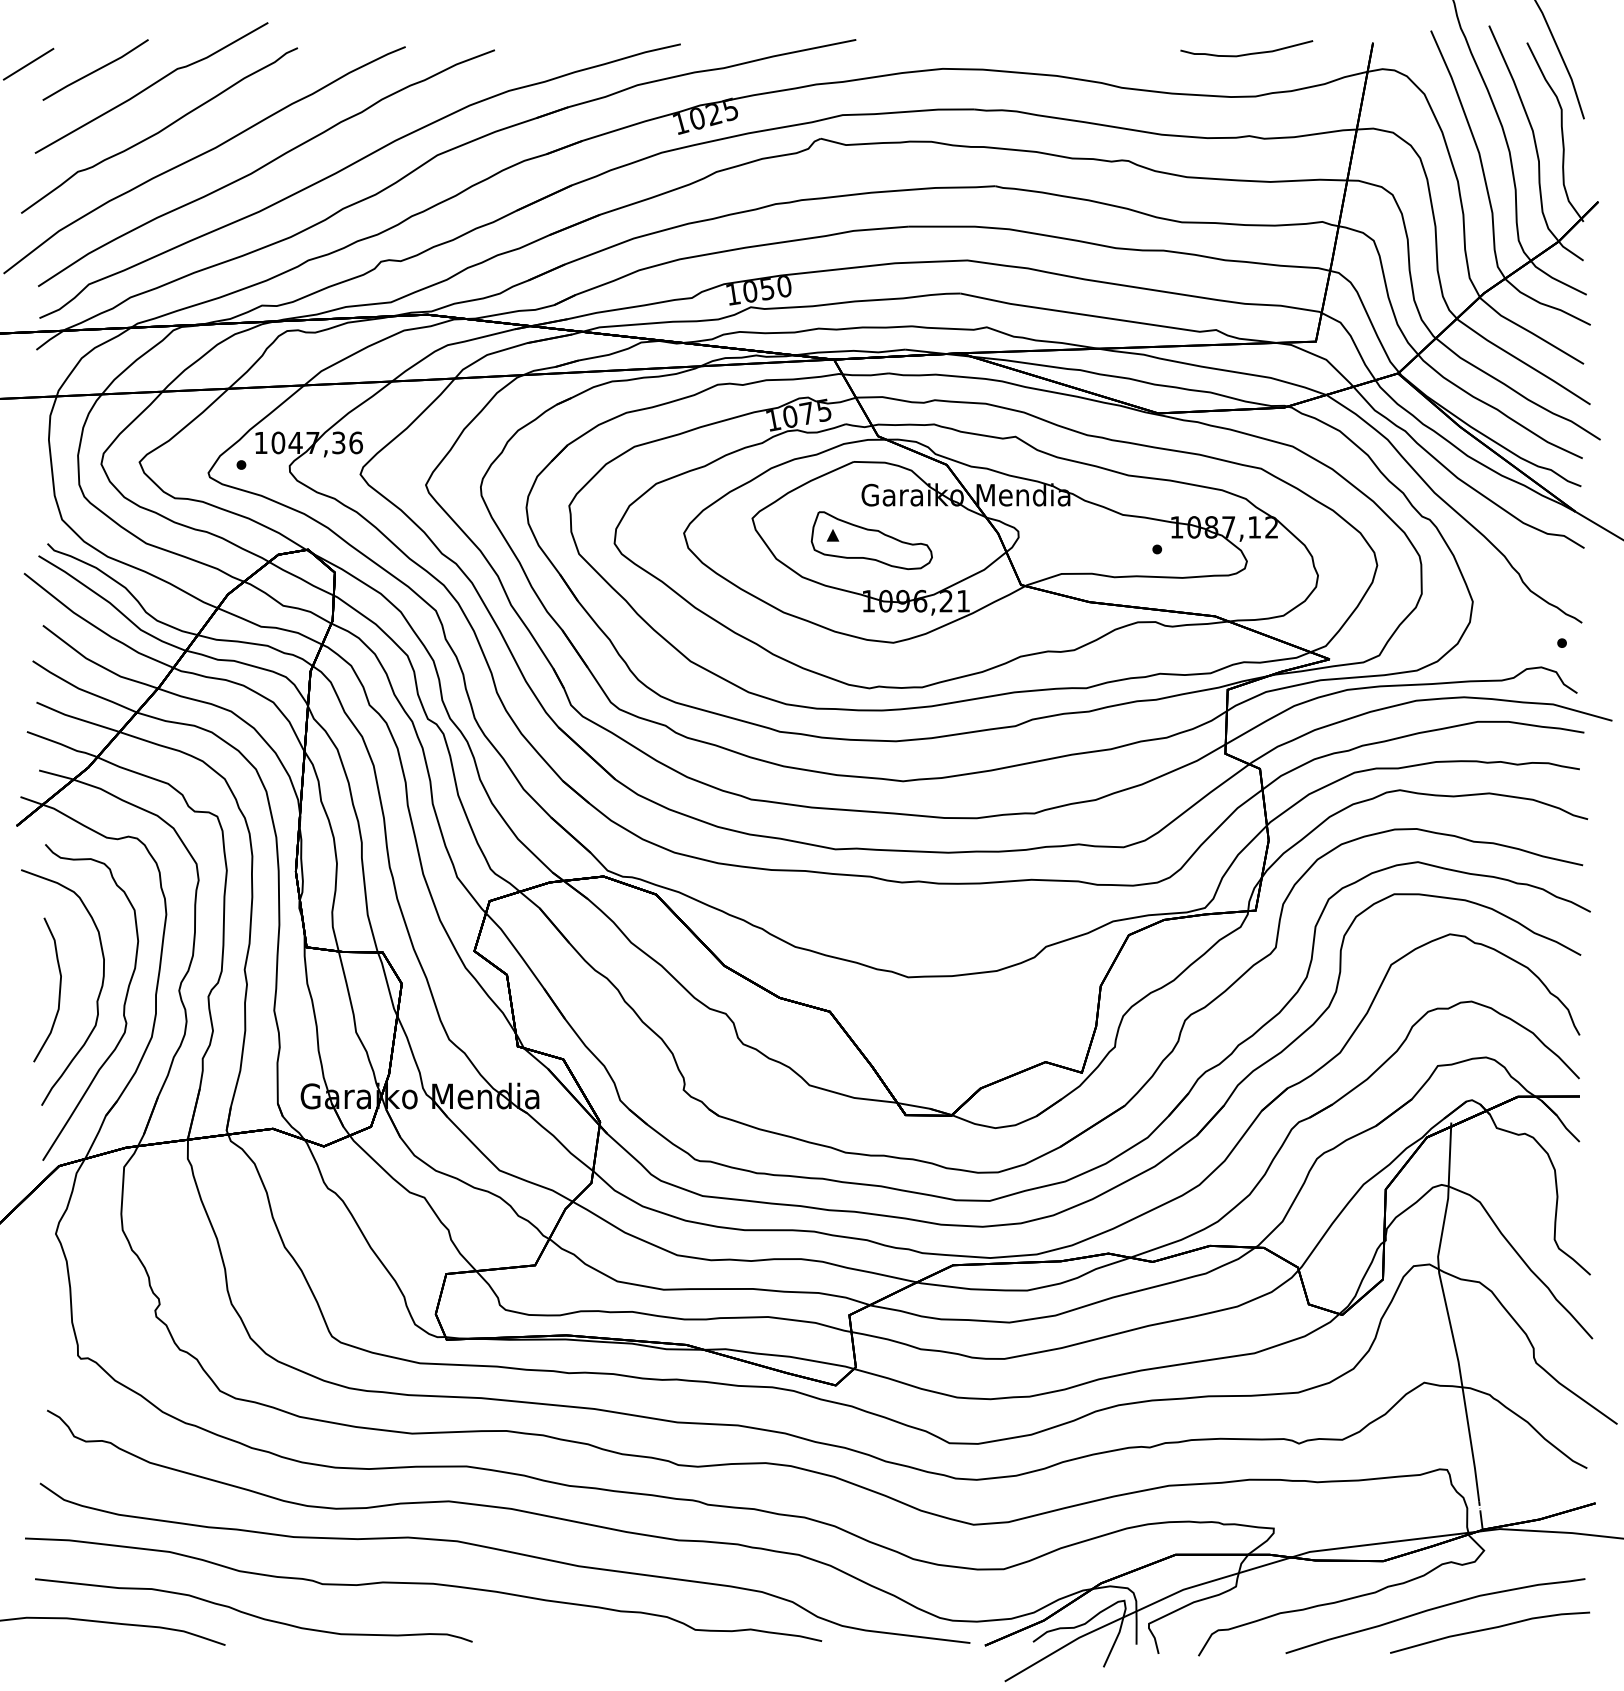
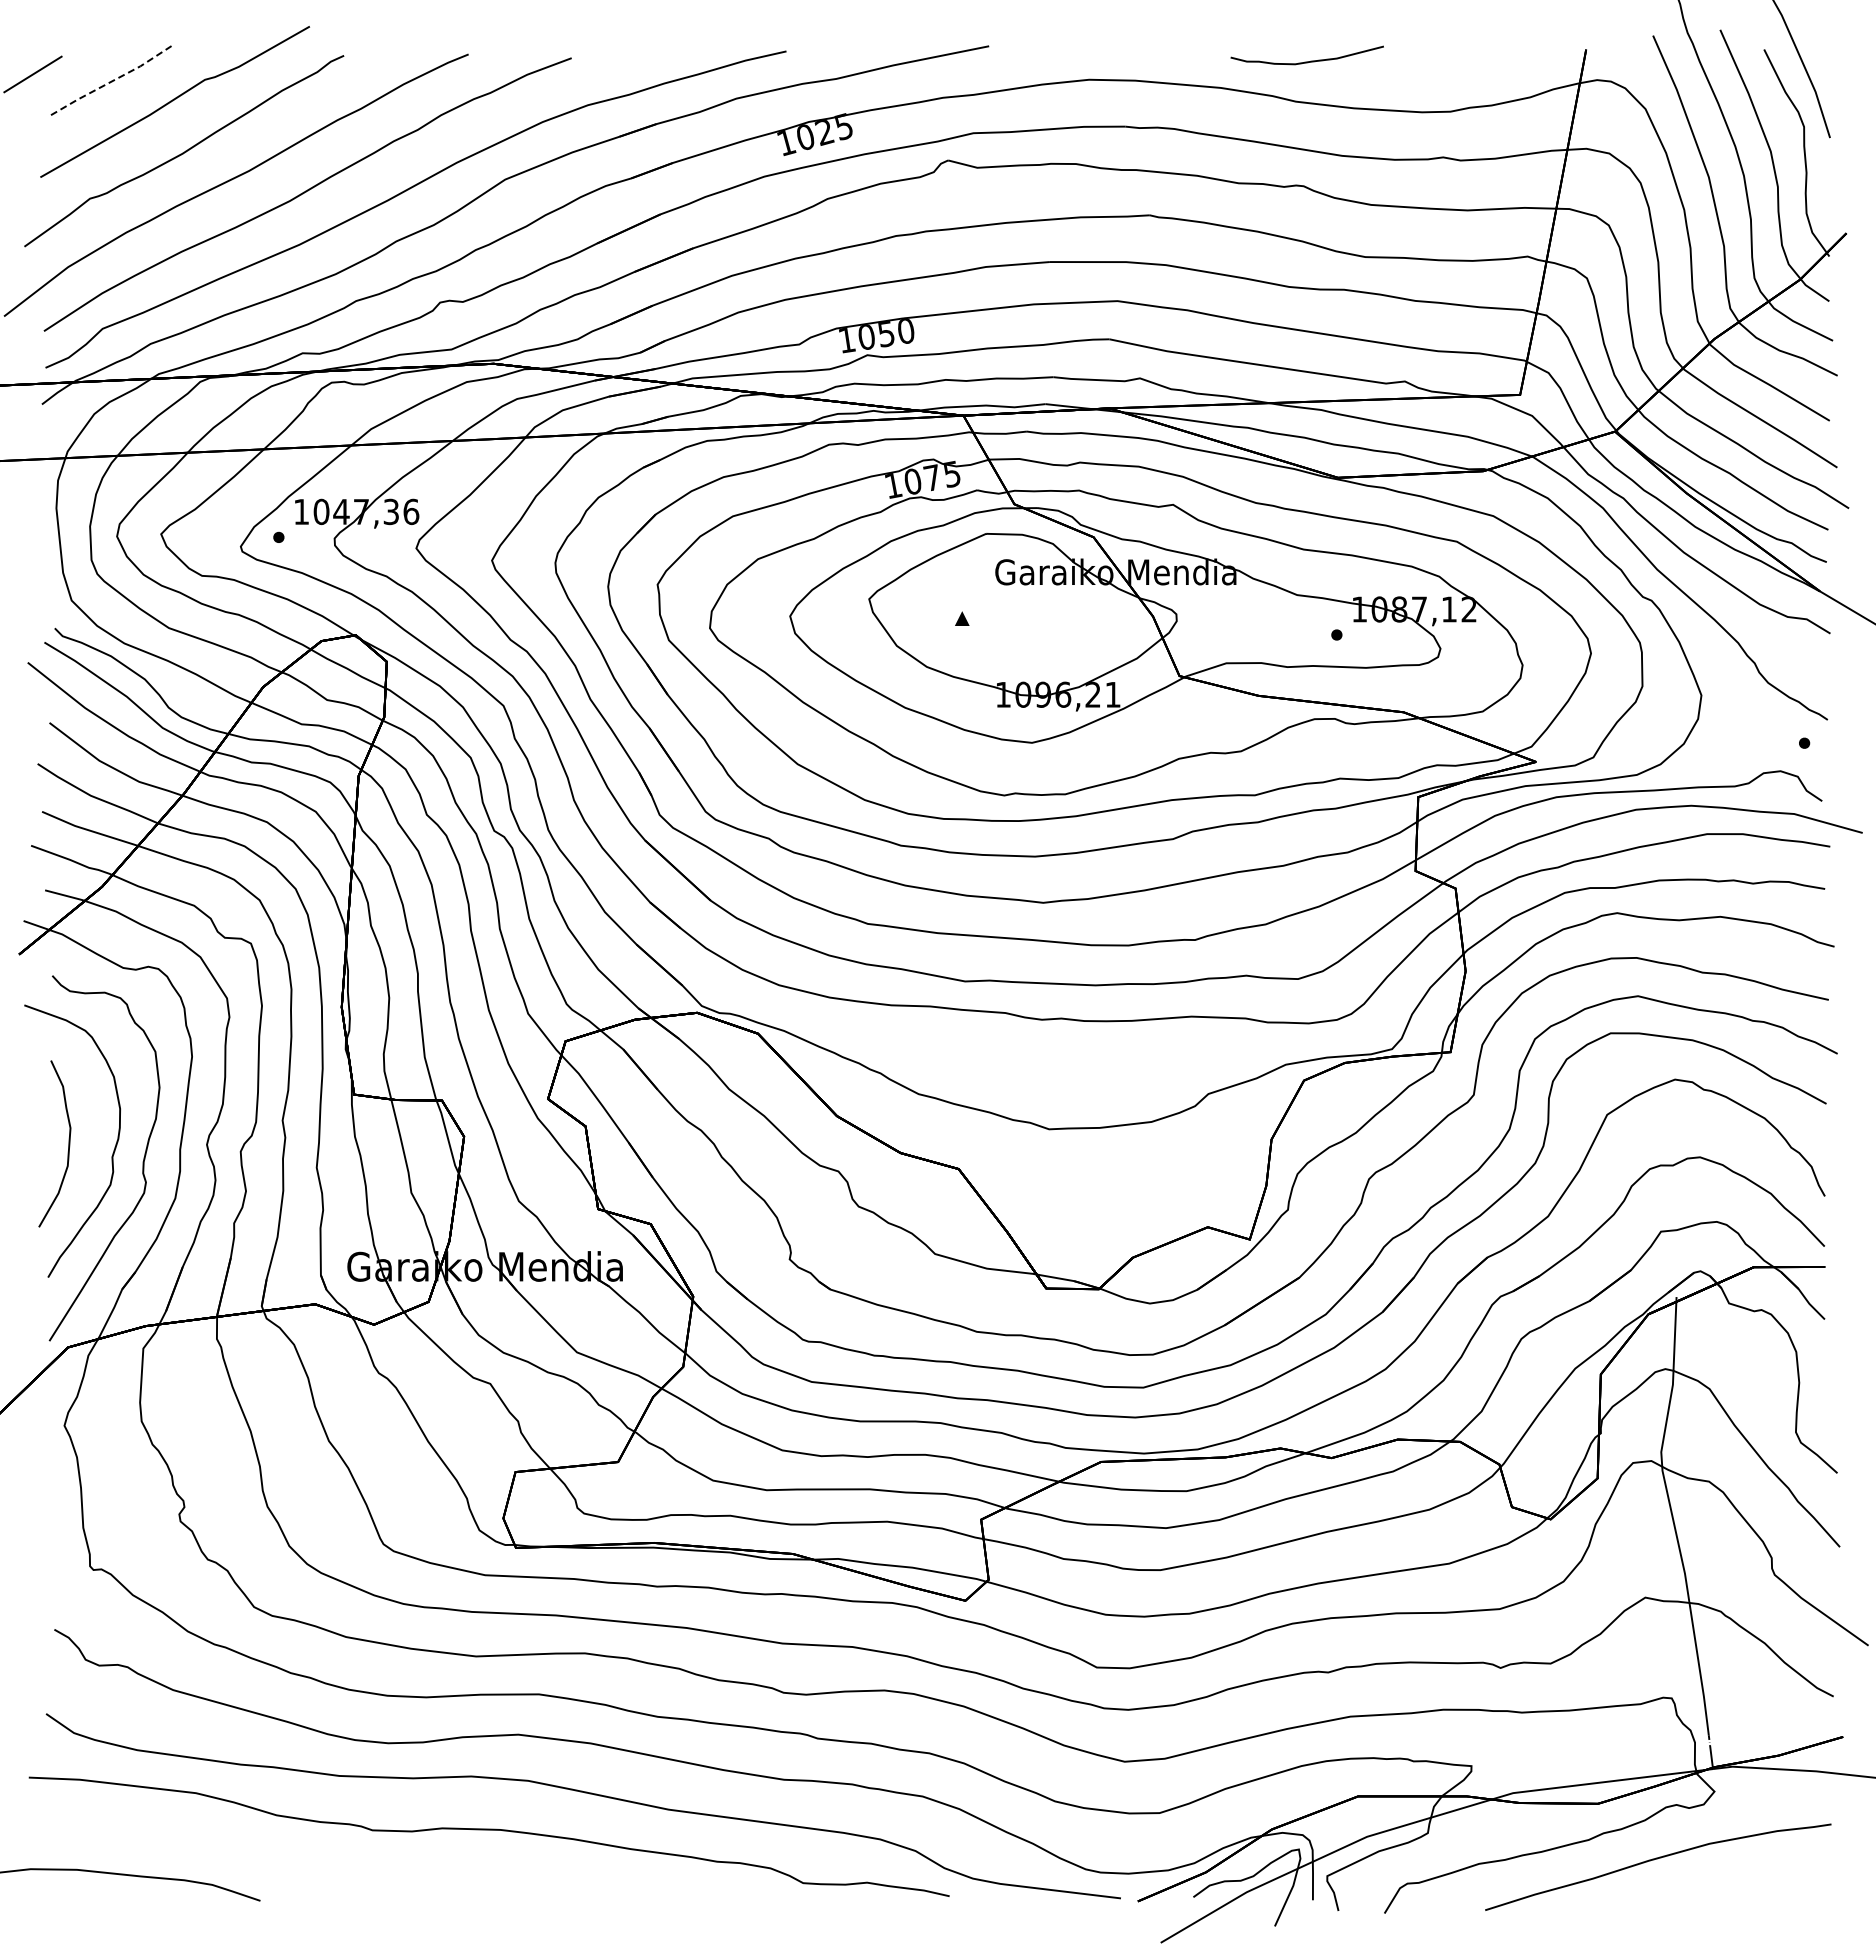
curve: (1246, 53) -> (1306, 61), moved
line: (95, 71) -> (110, 82), solid -> dashed
part: (871, 540) -> (1006, 624), removed
curve: (250, 1613) -> (289, 1864), removed
curve: (1487, 1630) -> (1718, 1883), removed

